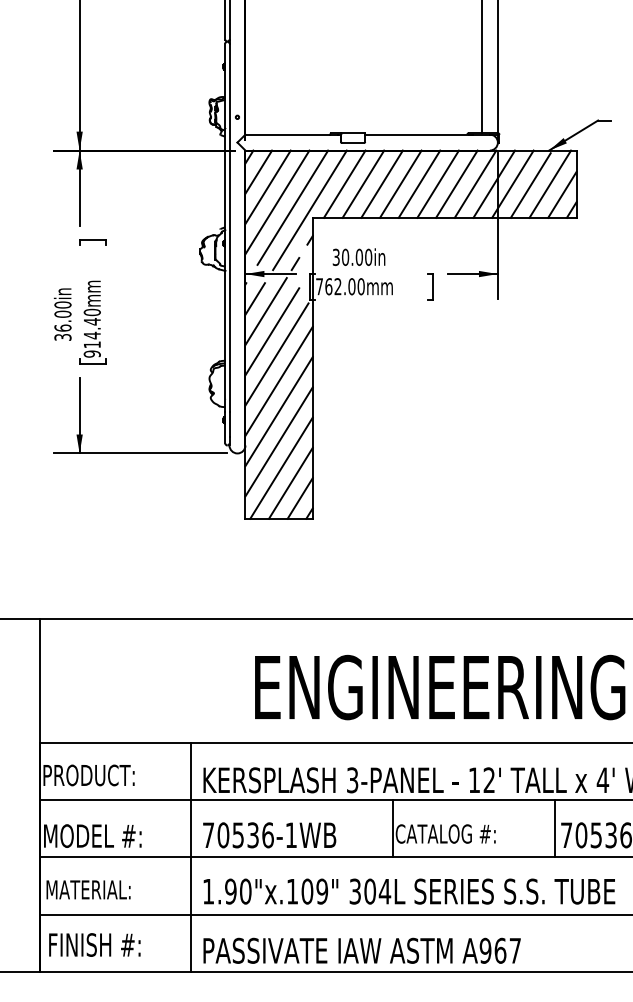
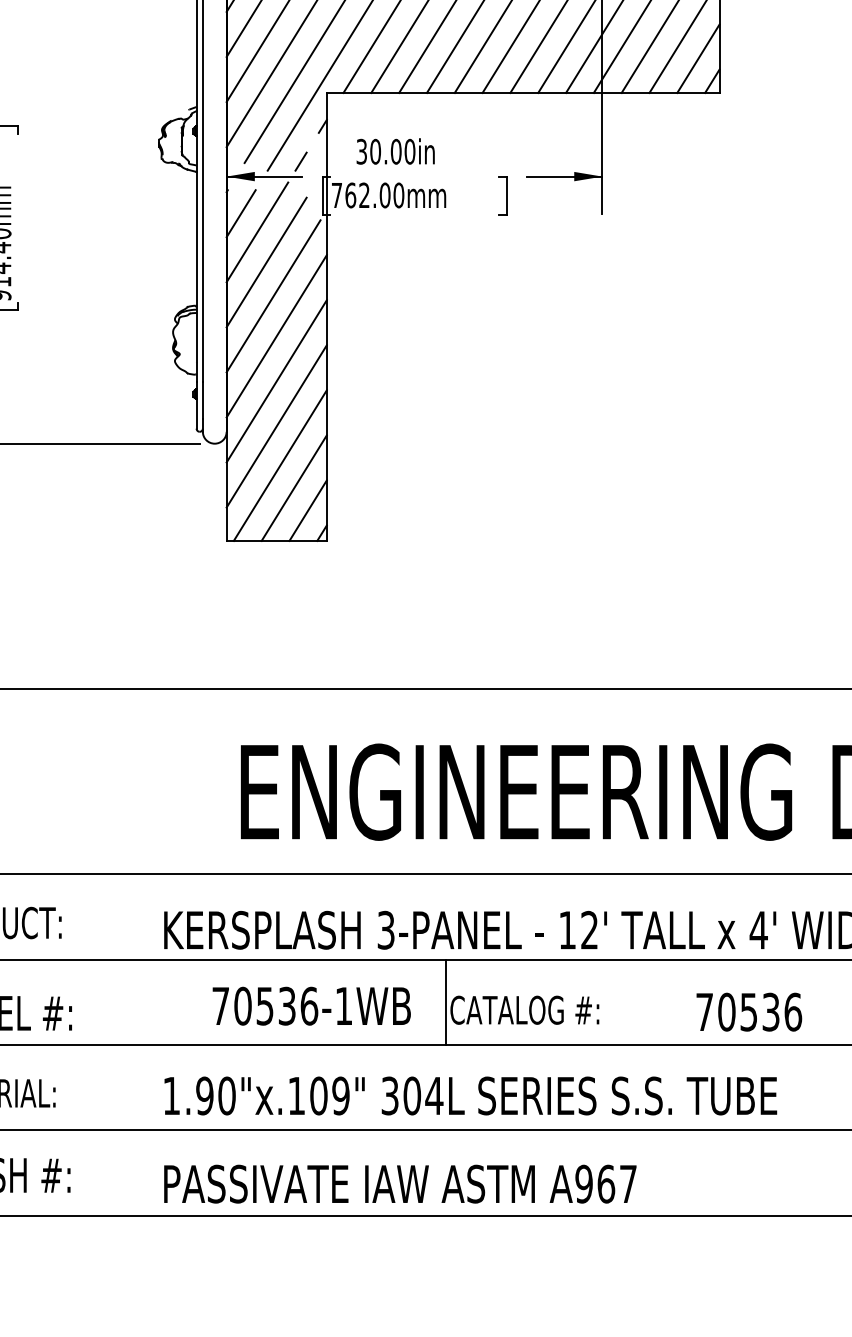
line: (554, 828) -> (686, 1002), removed
text: (269, 835) -> (311, 1006), moved
line: (191, 856) -> (146, 1043), removed

